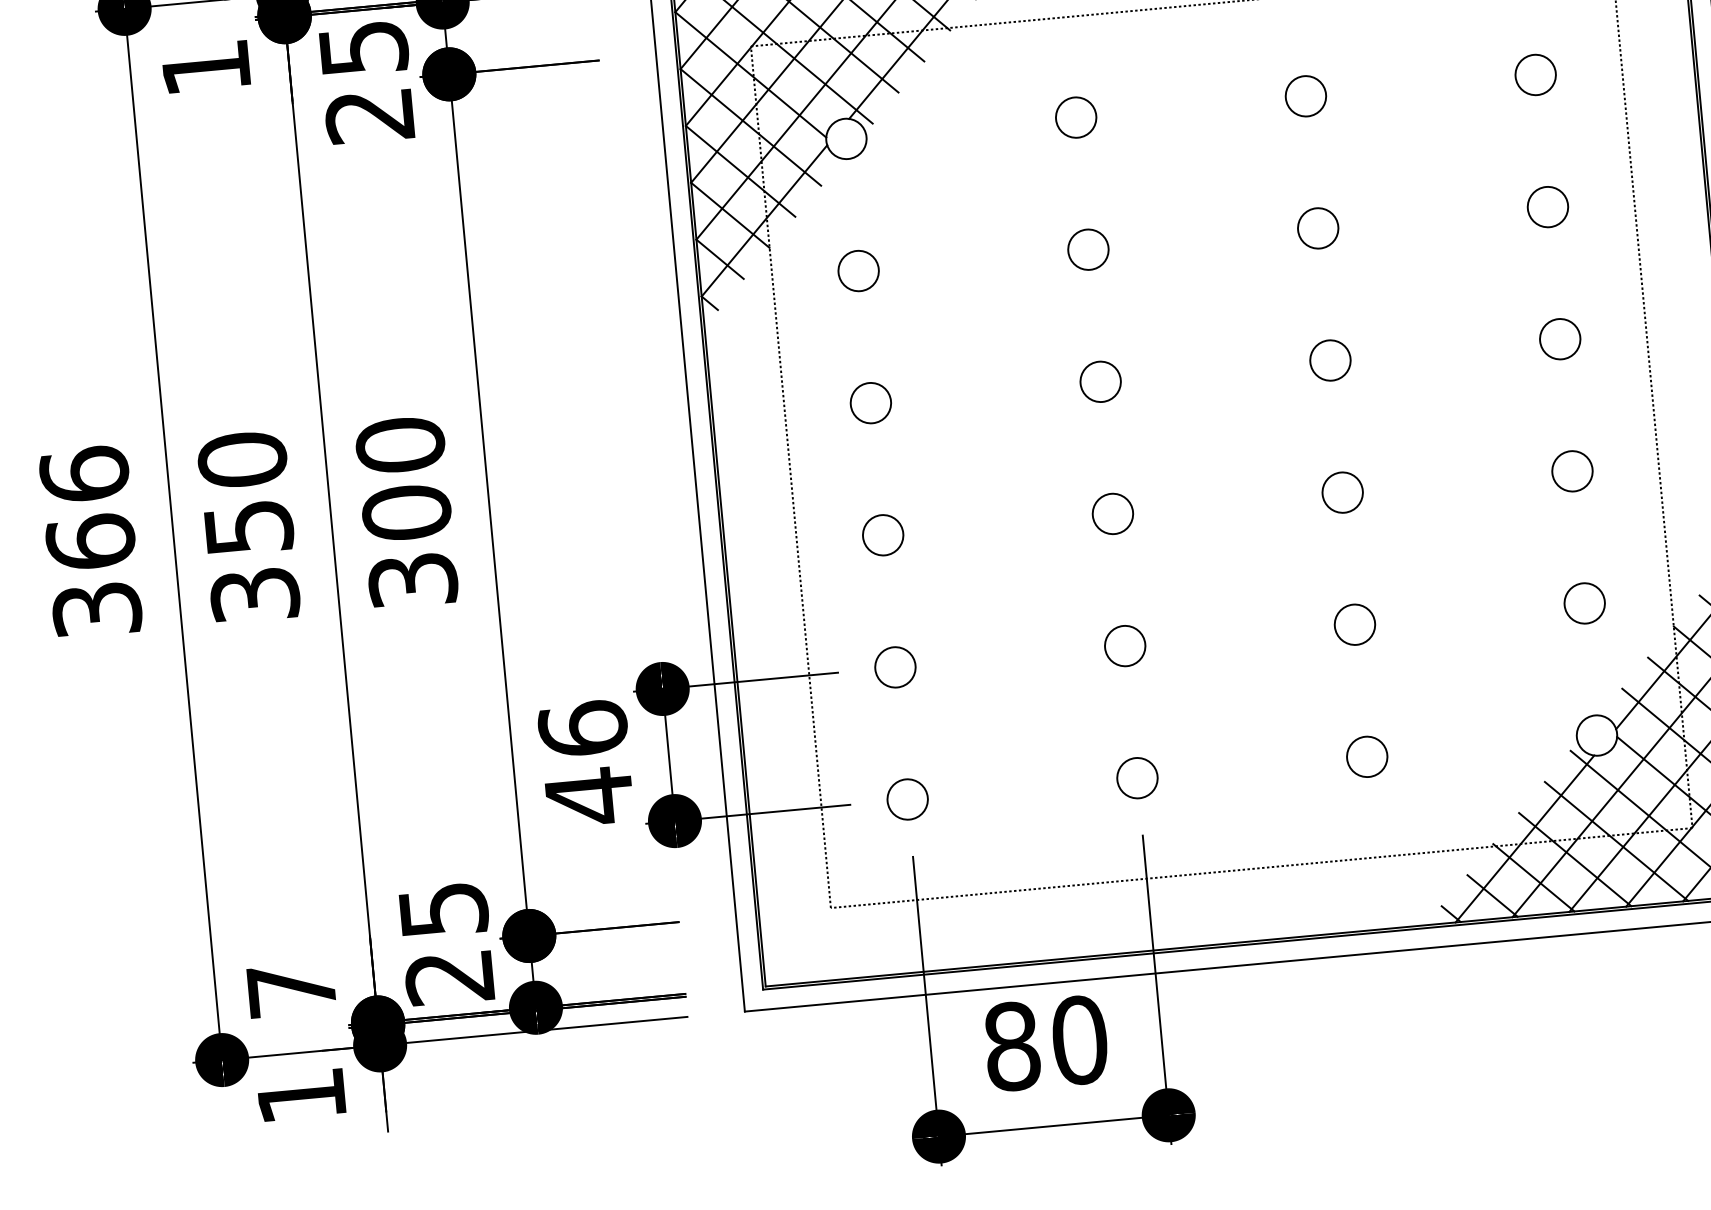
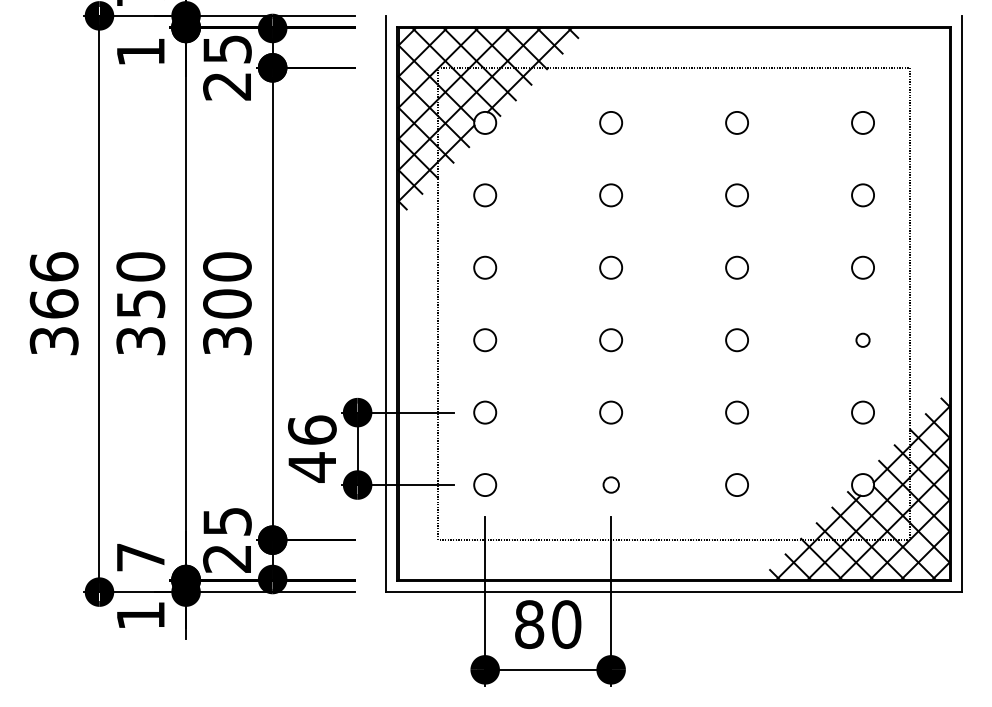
circle: (1571, 471) -> (862, 340), size x0.6
circle: (1138, 777) -> (611, 484), size x0.7

